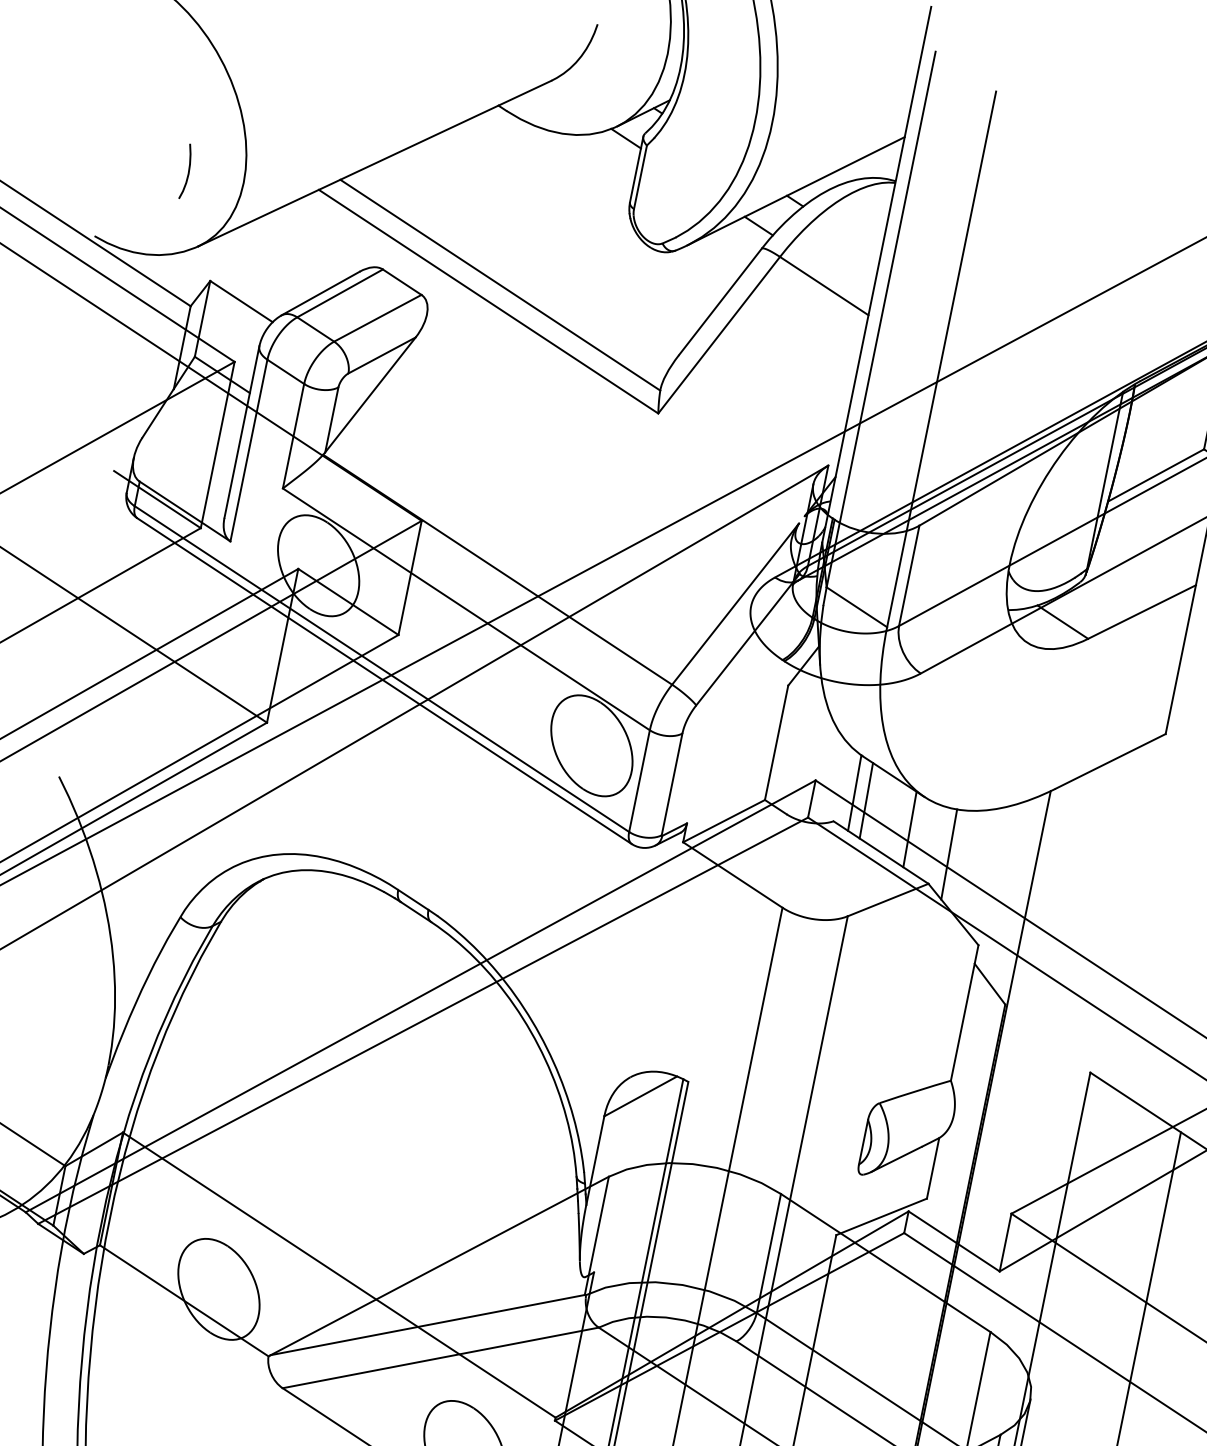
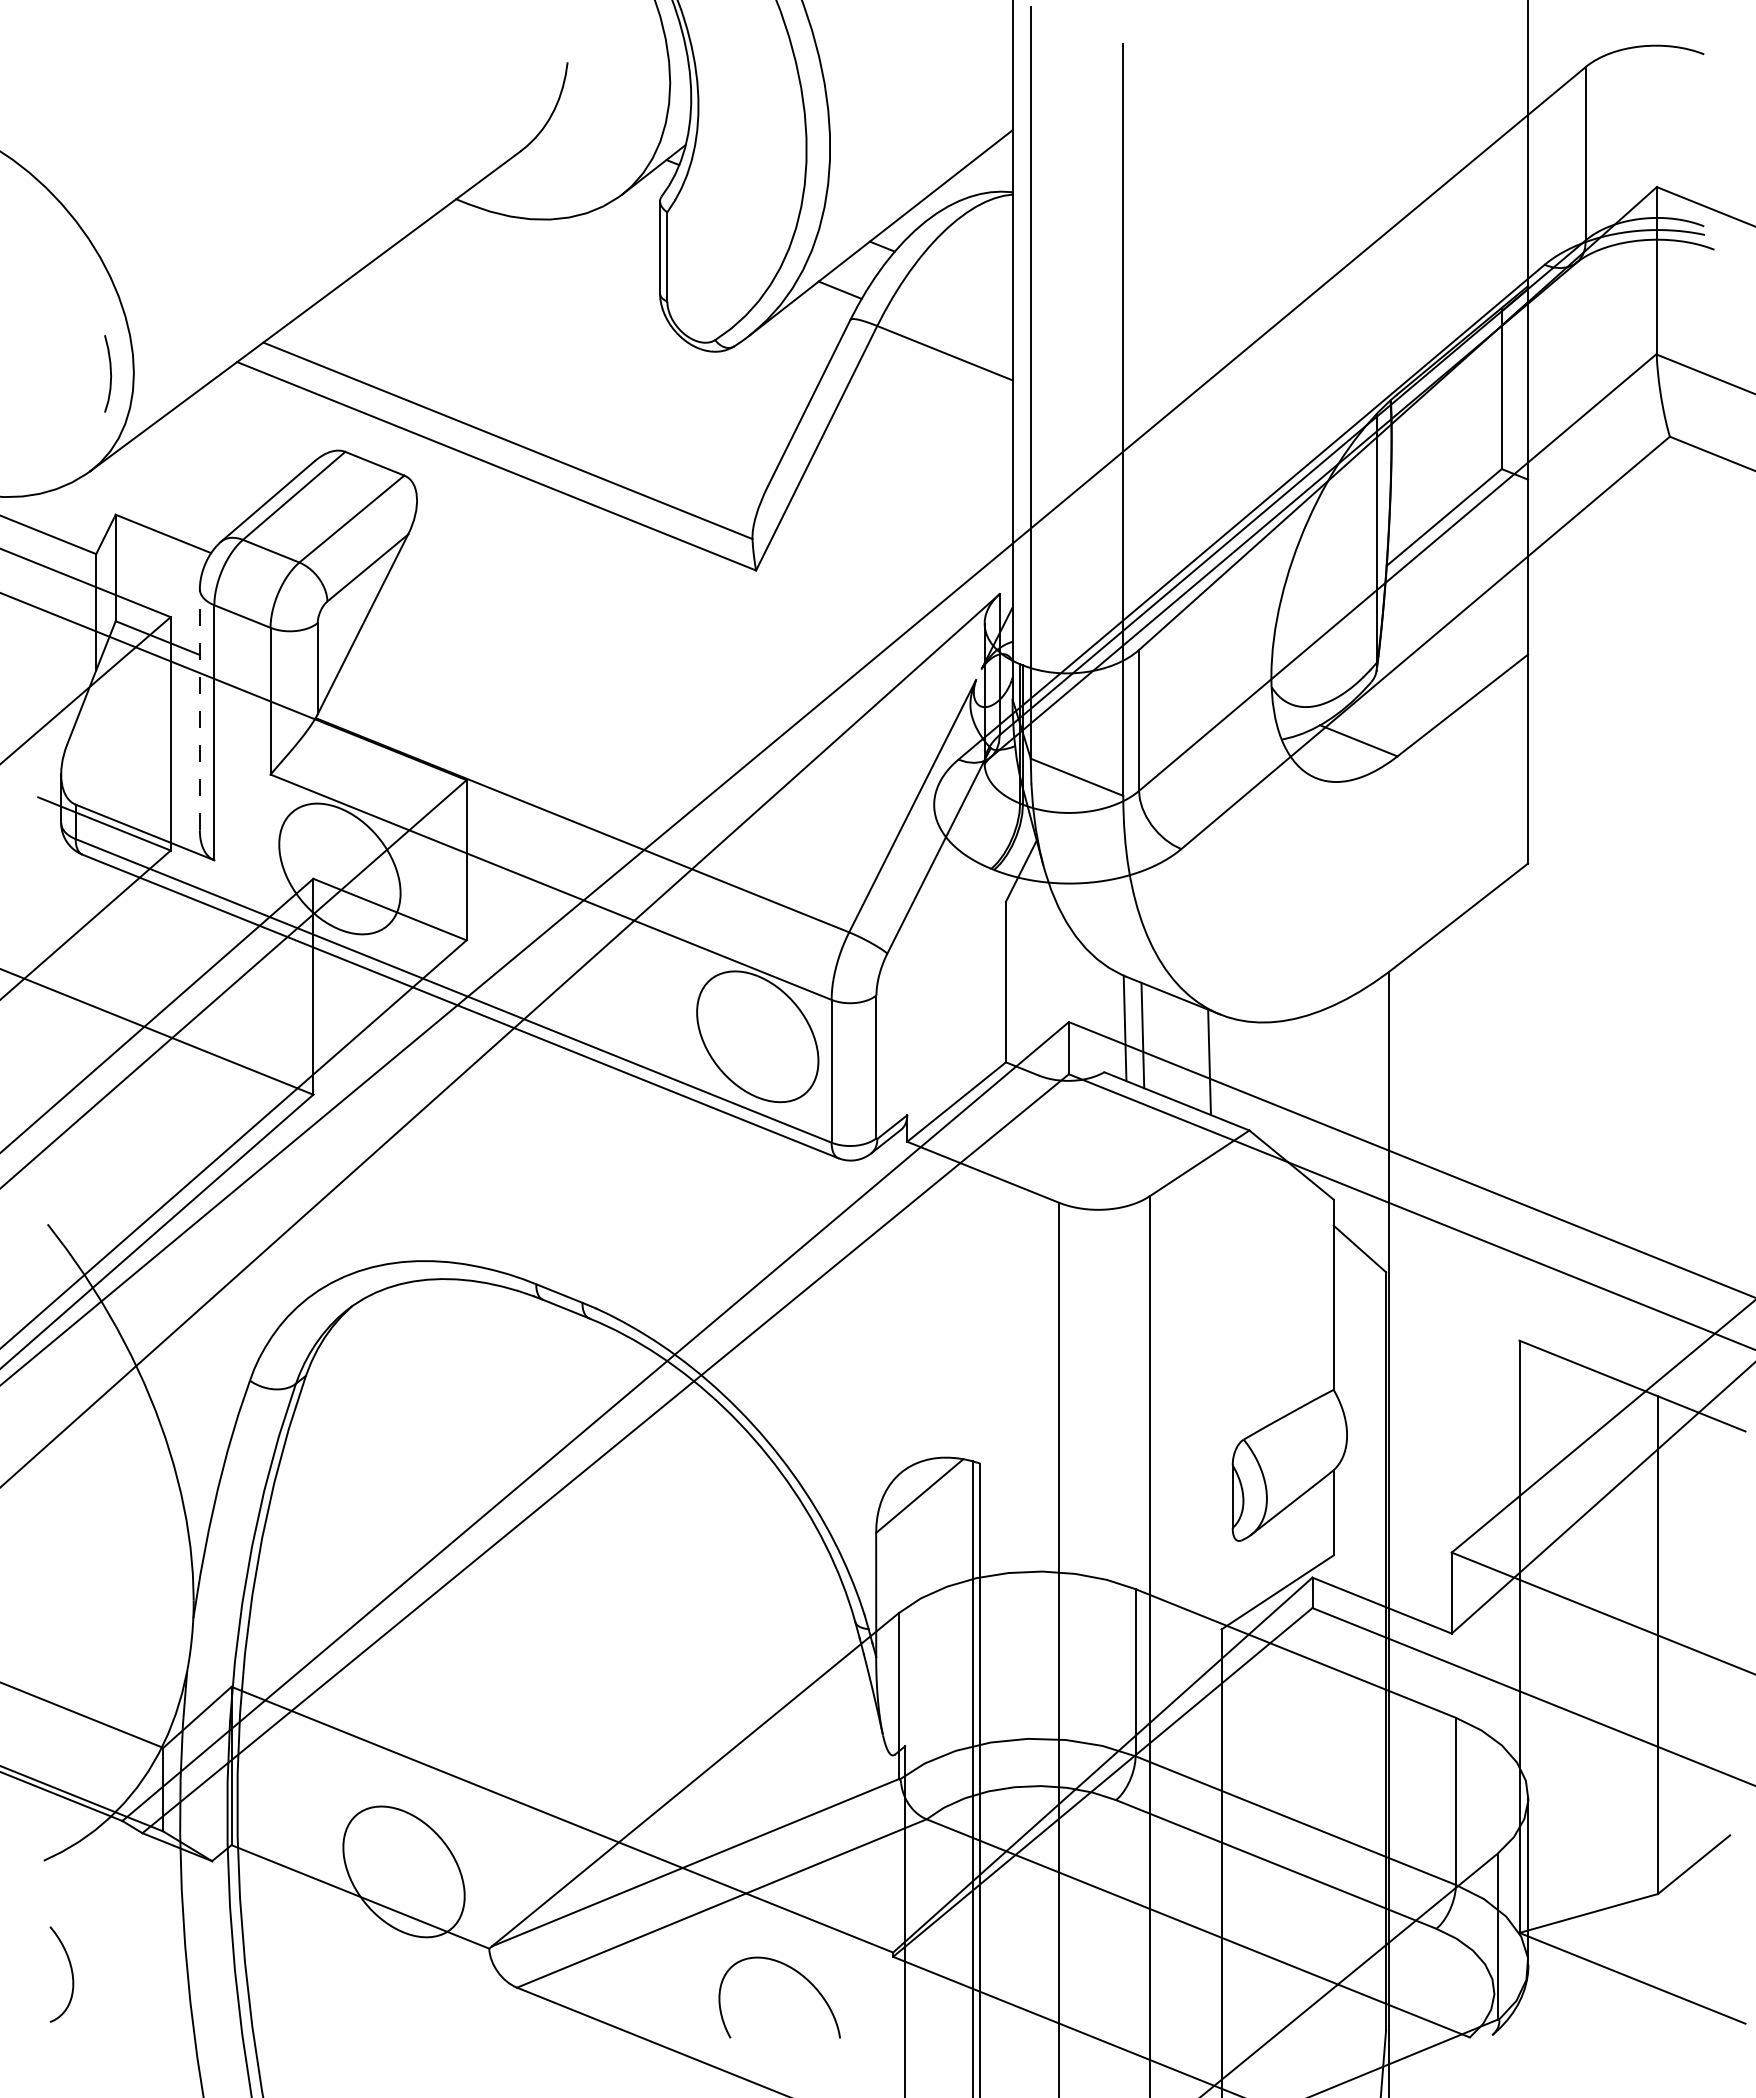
line: (626, 138) -> (637, 208), removed
curve: (188, 171) -> (110, 373), moved
line: (241, 431) -> (199, 709), solid -> dashed
line: (948, 854) -> (1268, 1085), removed

